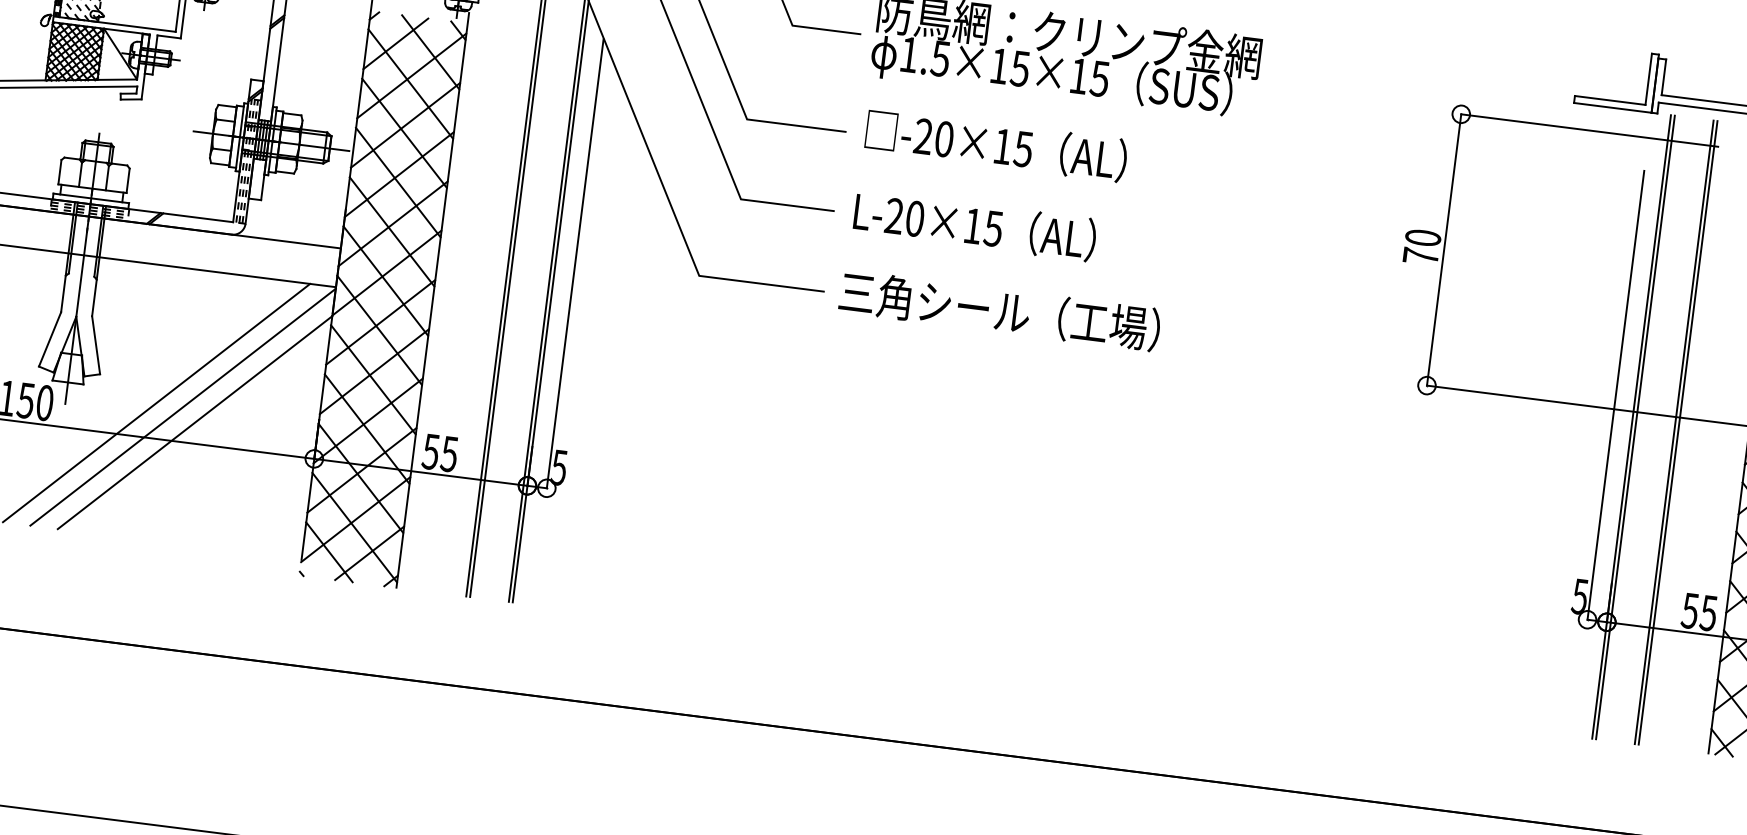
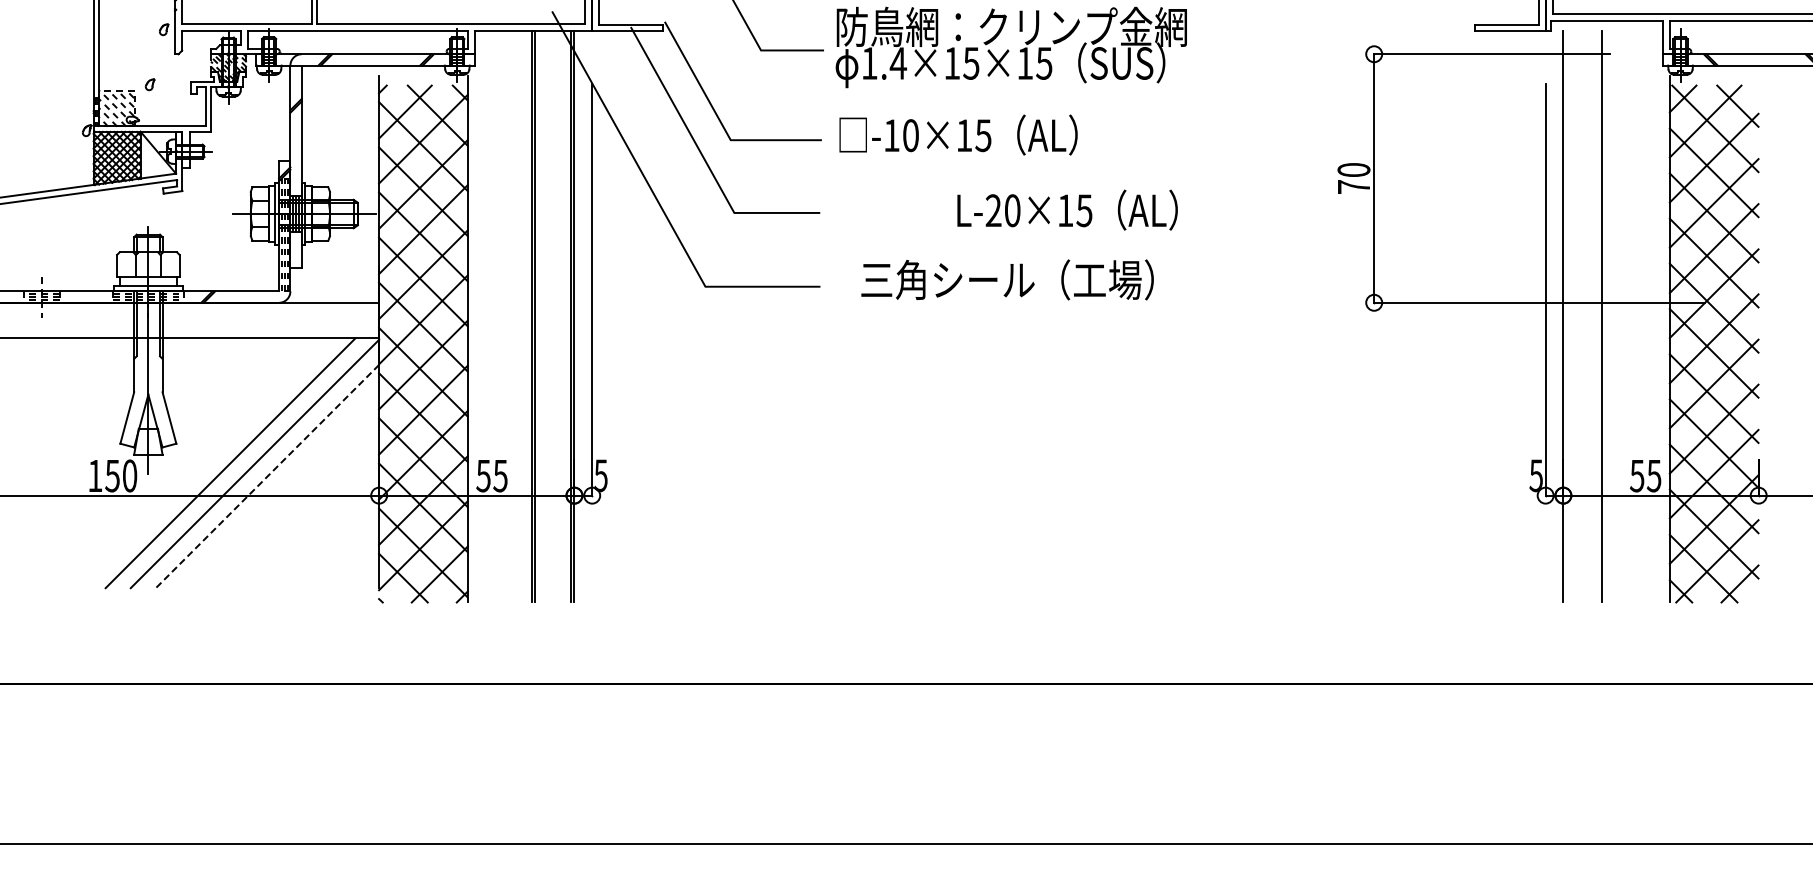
text: (940, 58) -> (898, 63), 1.5×15×15 -> 1.4×15×15
text: (923, 136) -> (891, 135), -20×15 -> -10×15
text: (975, 225) -> (1067, 209), moved
text: (999, 310) -> (1007, 279), moved
line: (195, 422) -> (267, 476), solid -> dashed
line: (1635, 427) -> (1566, 316), removed
line: (1678, 432) -> (1606, 316), removed

